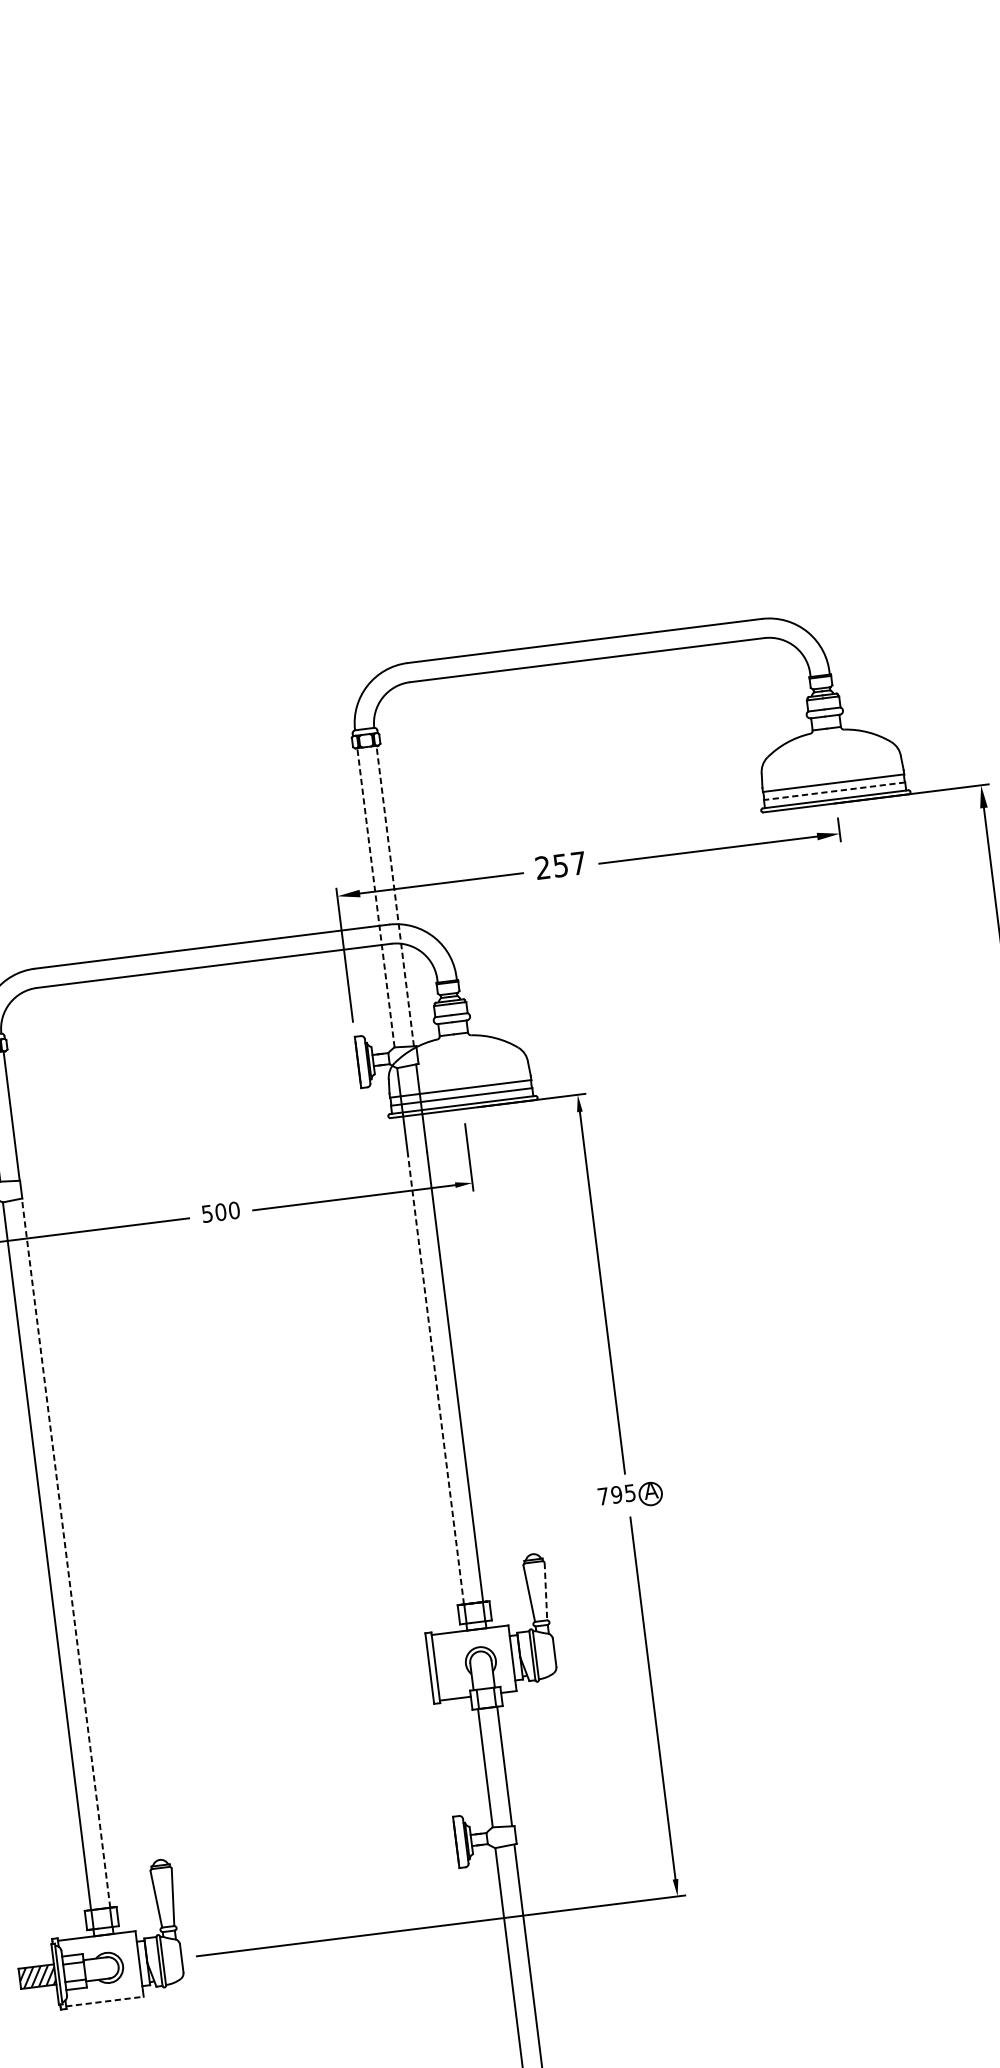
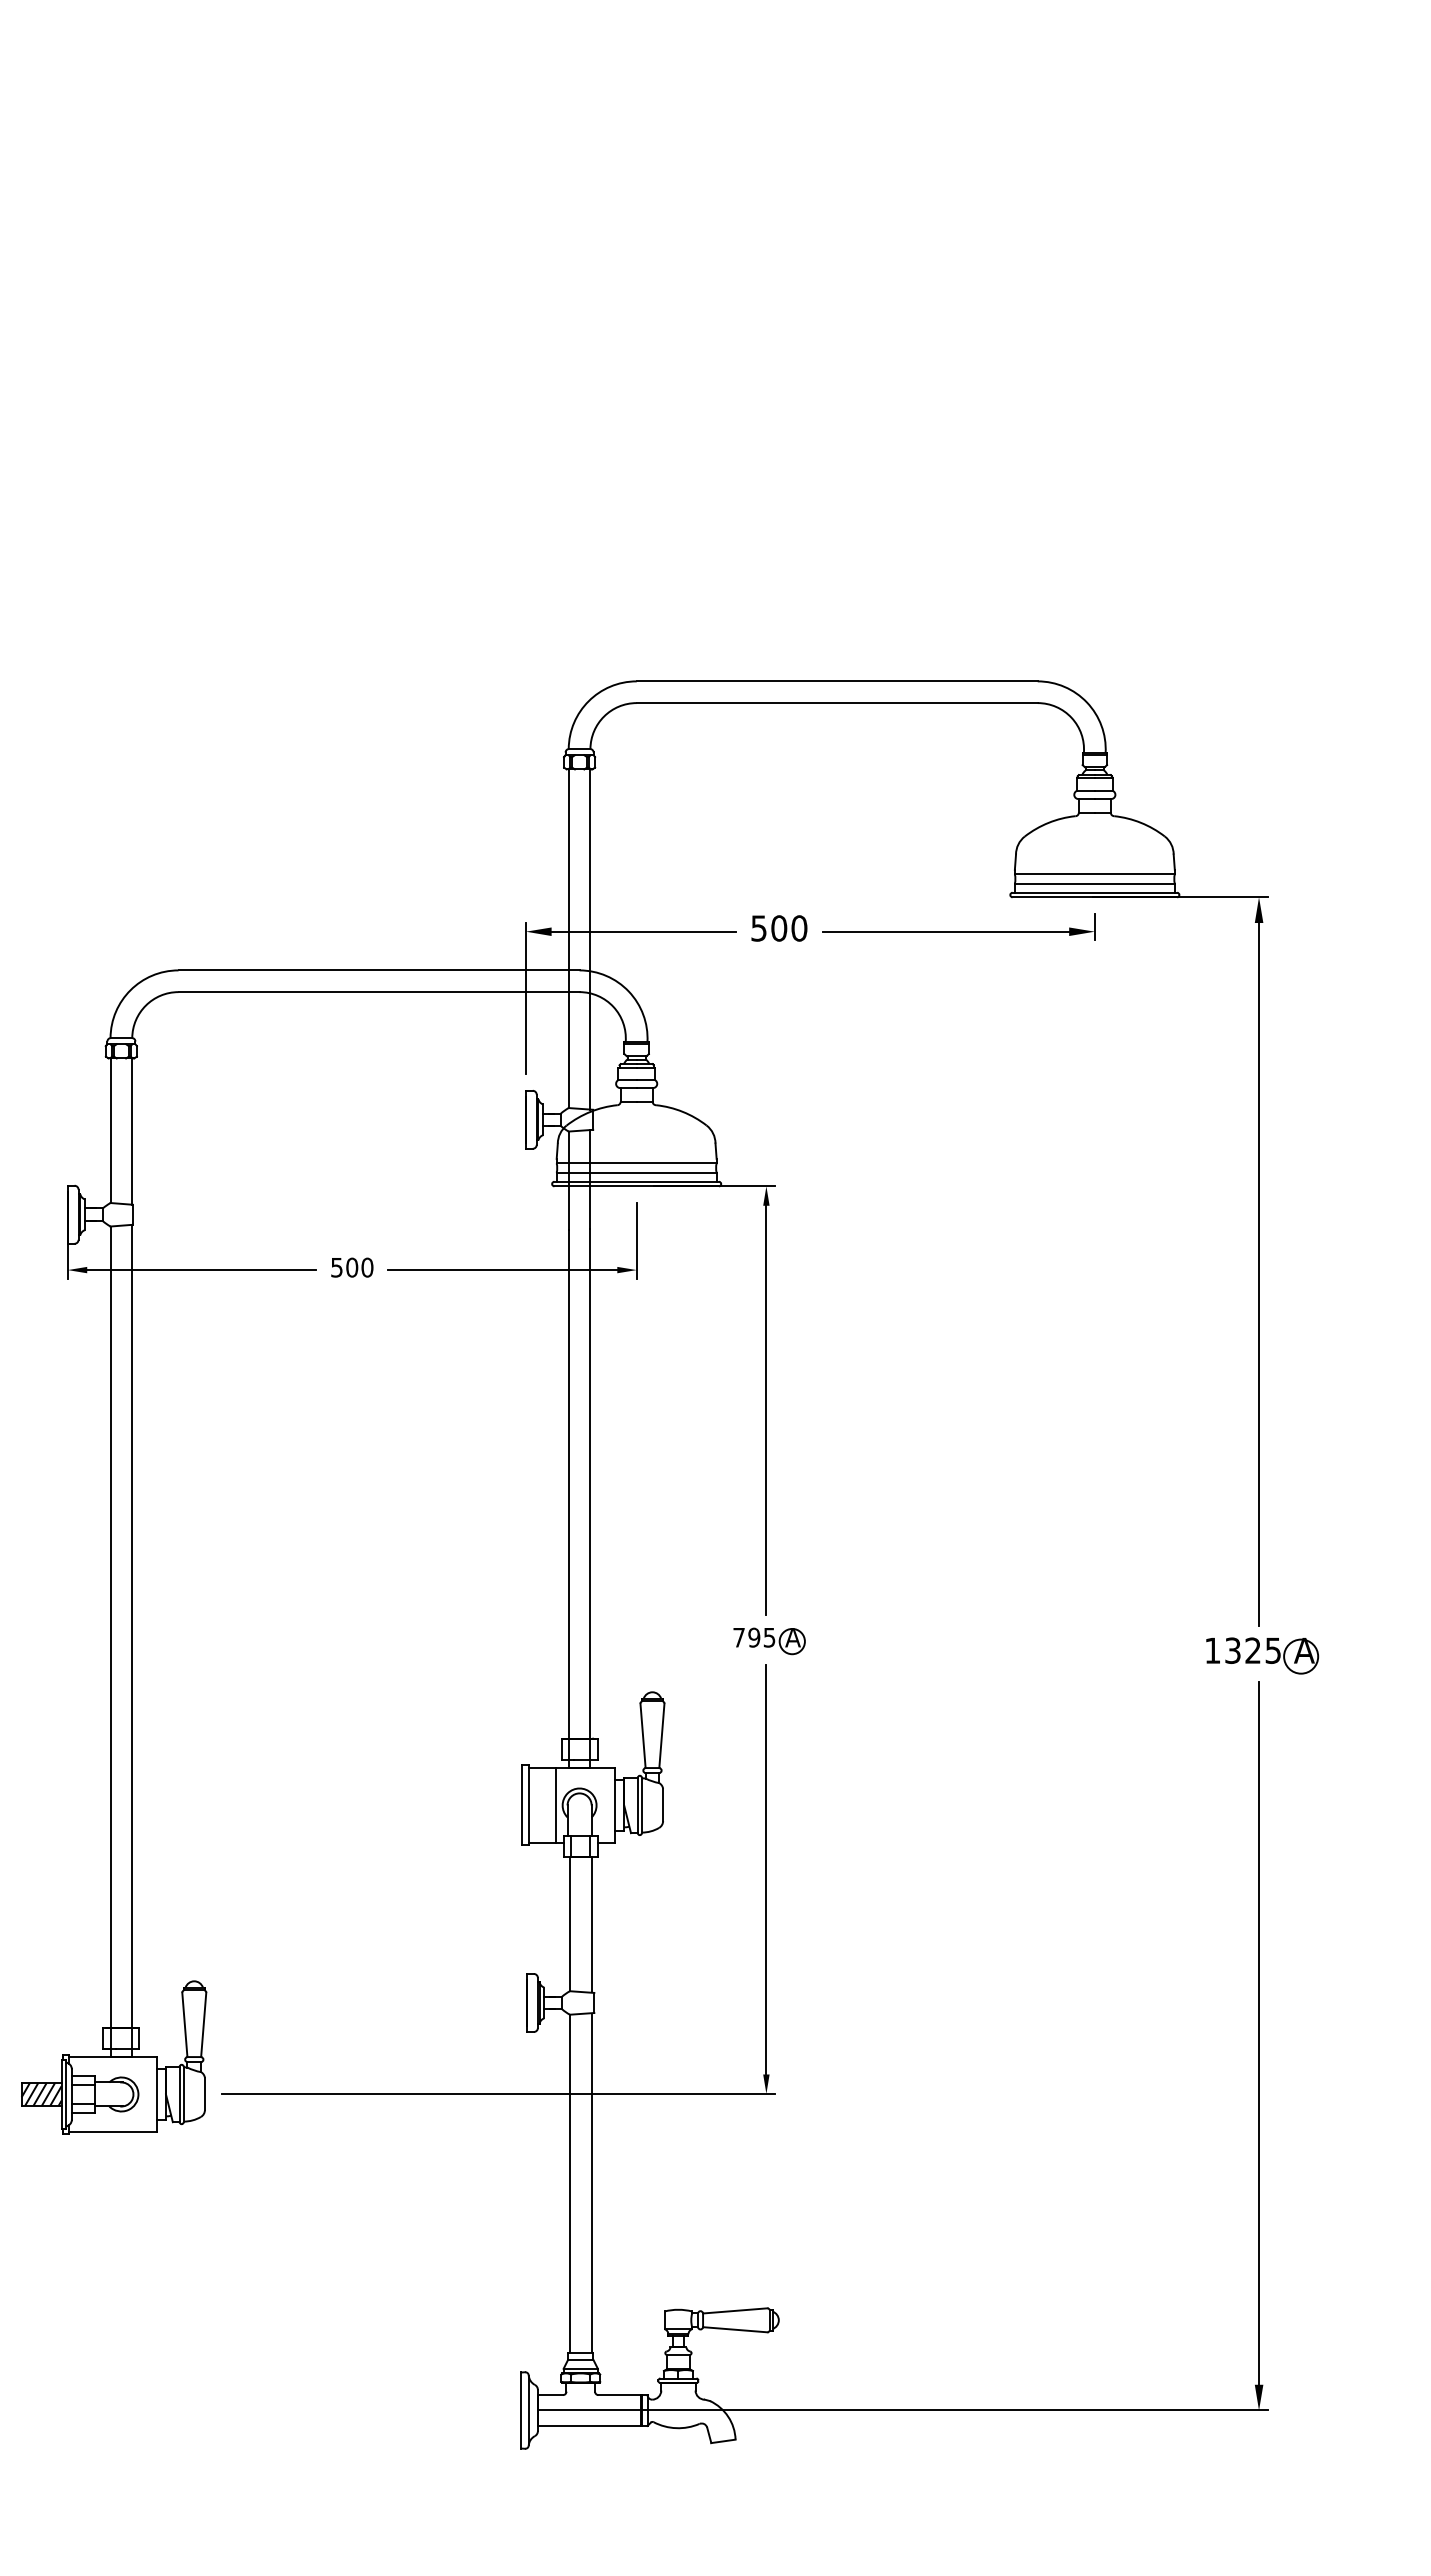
line: (834, 791) -> (1094, 883), dashed -> solid
text: (560, 865) -> (779, 928), 257 -> 500
line: (395, 895) -> (590, 938), dashed -> solid
line: (375, 897) -> (568, 938), dashed -> solid
line: (435, 1379) -> (568, 1484), dashed -> solid
line: (66, 1552) -> (132, 1625), dashed -> solid
line: (545, 1592) -> (661, 1736), dashed -> solid
line: (459, 1664) -> (555, 1805), added
line: (105, 2001) -> (113, 2131), dashed -> solid

